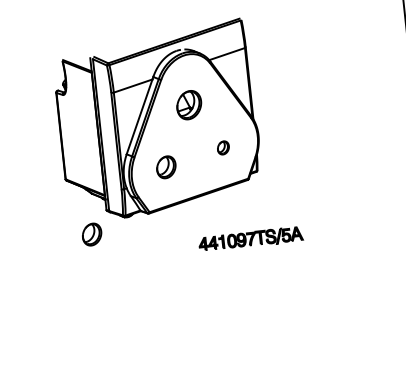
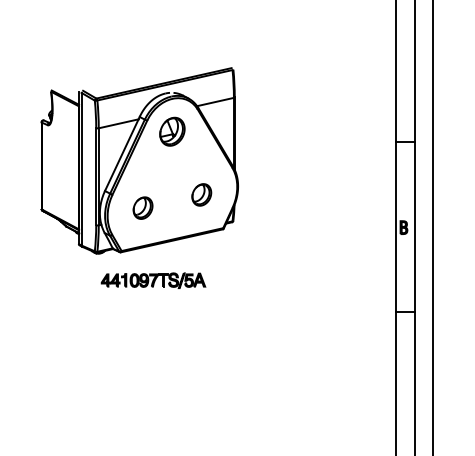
part: (189, 104) -> (172, 131), moved
part: (223, 147) -> (201, 194), size x1.67
part: (91, 234) -> (61, 266), removed
part: (250, 239) -> (153, 280), moved

